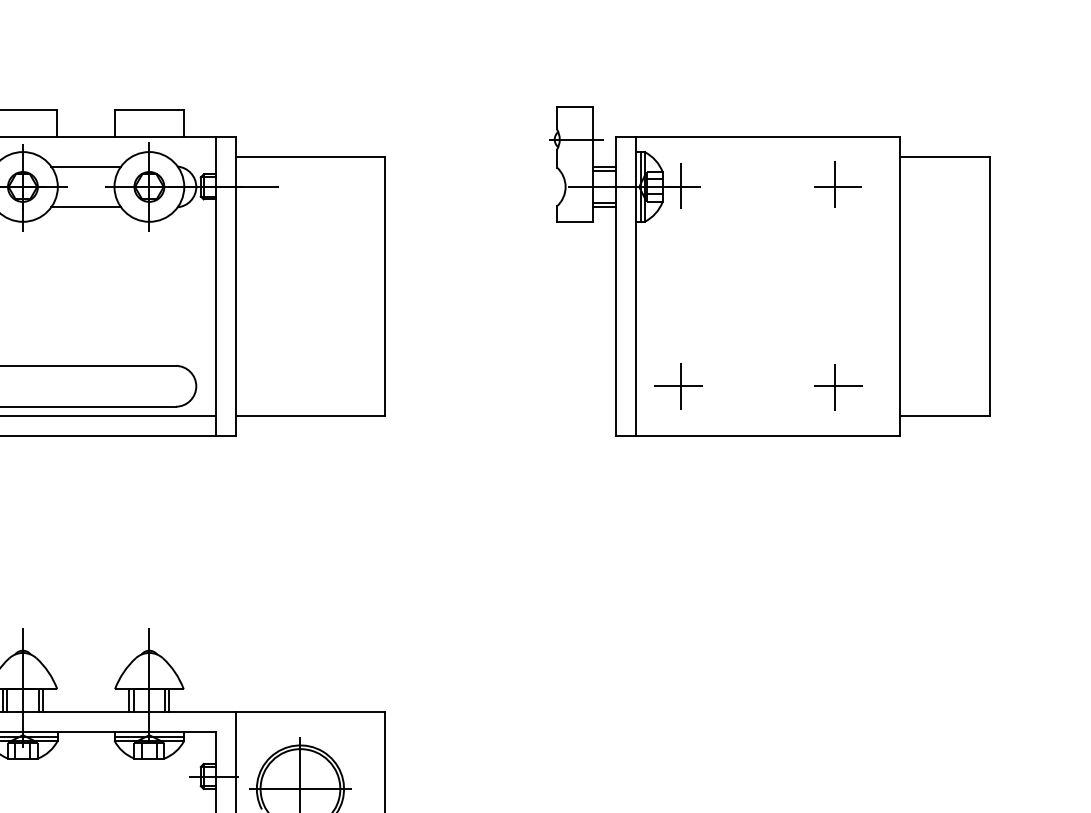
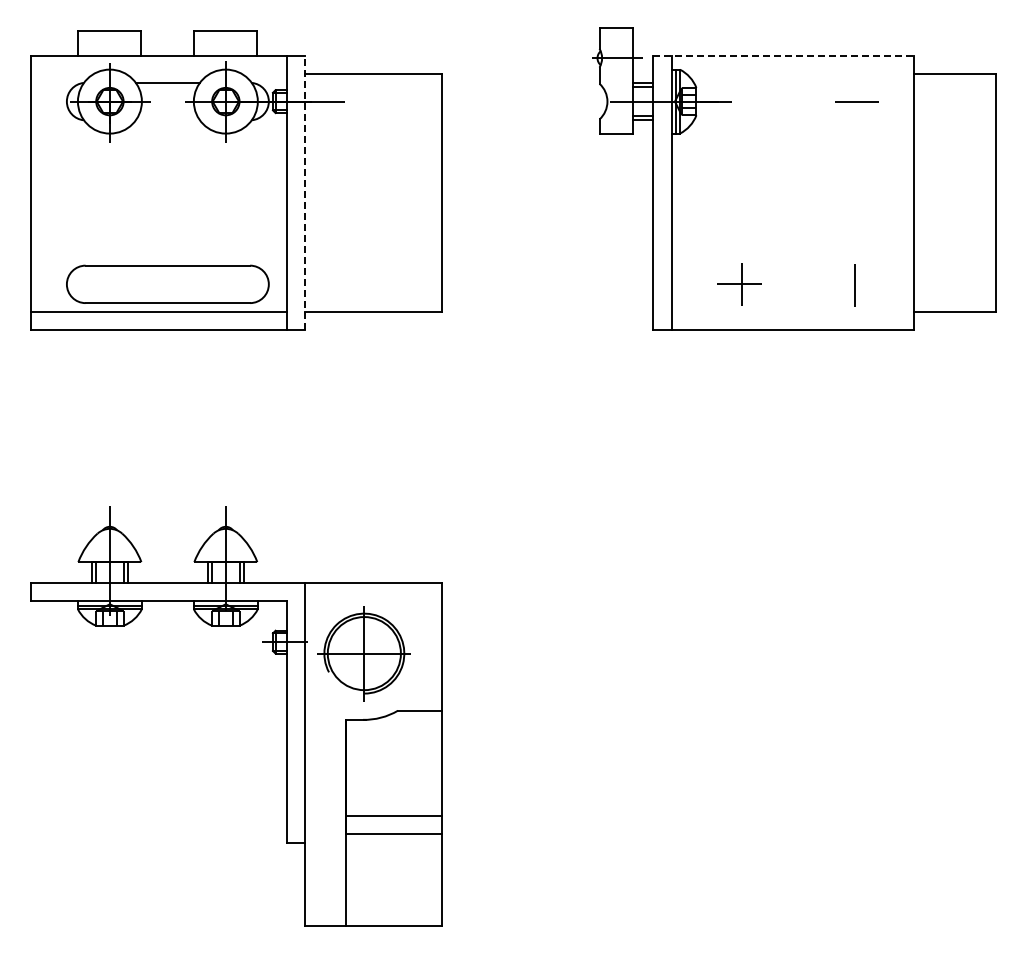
line: (758, 136) -> (784, 55), solid -> dashed
line: (835, 184) -> (854, 99), removed
line: (680, 185) -> (712, 100), removed
line: (85, 207) -> (167, 120), removed
line: (235, 286) -> (304, 192), solid -> dashed
part: (677, 386) -> (739, 284), moved
line: (838, 386) -> (857, 284), removed

